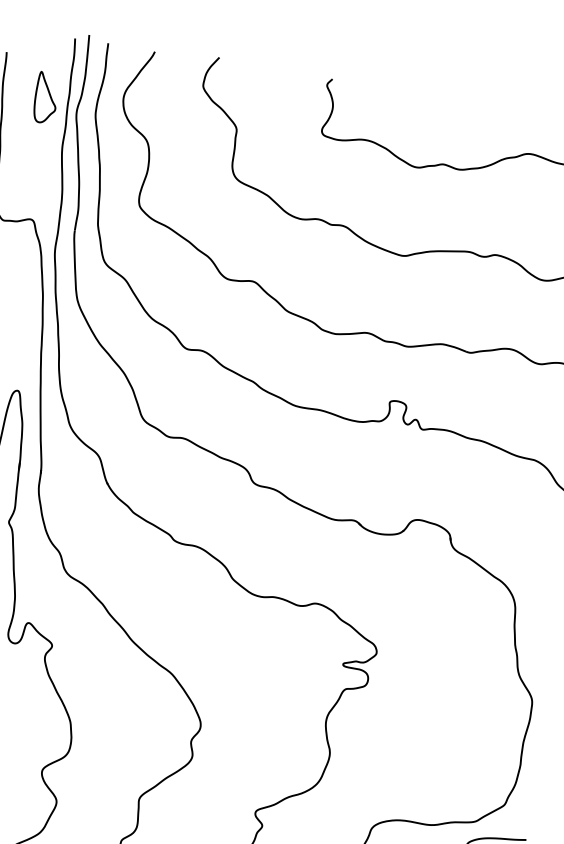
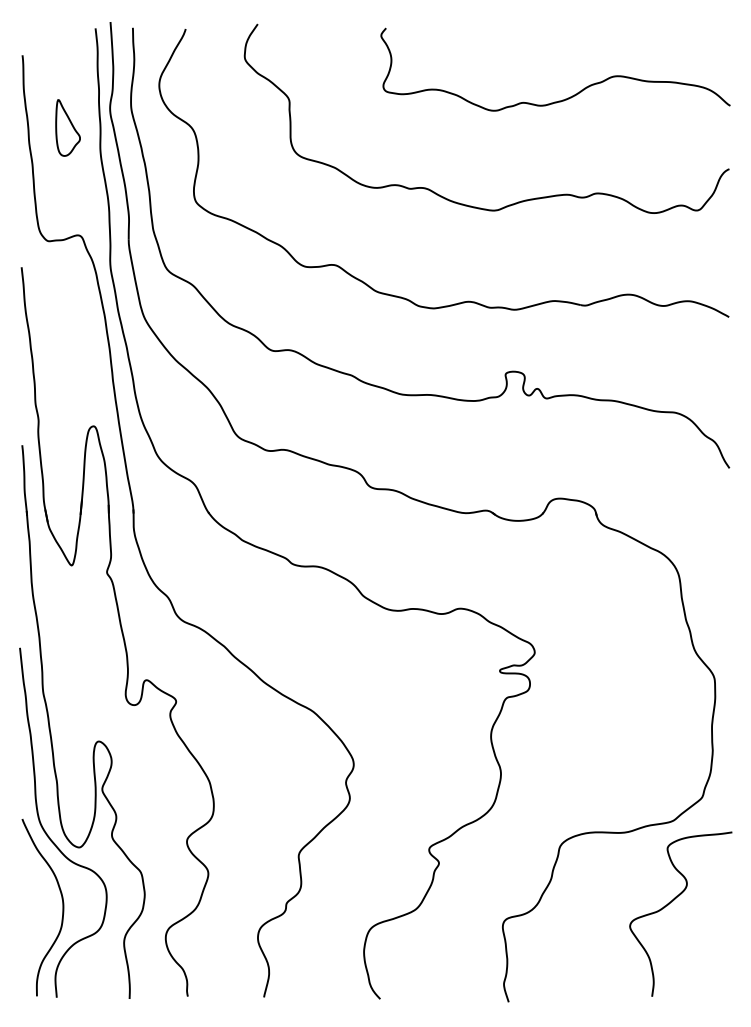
part: (45, 97) -> (67, 127), moved

